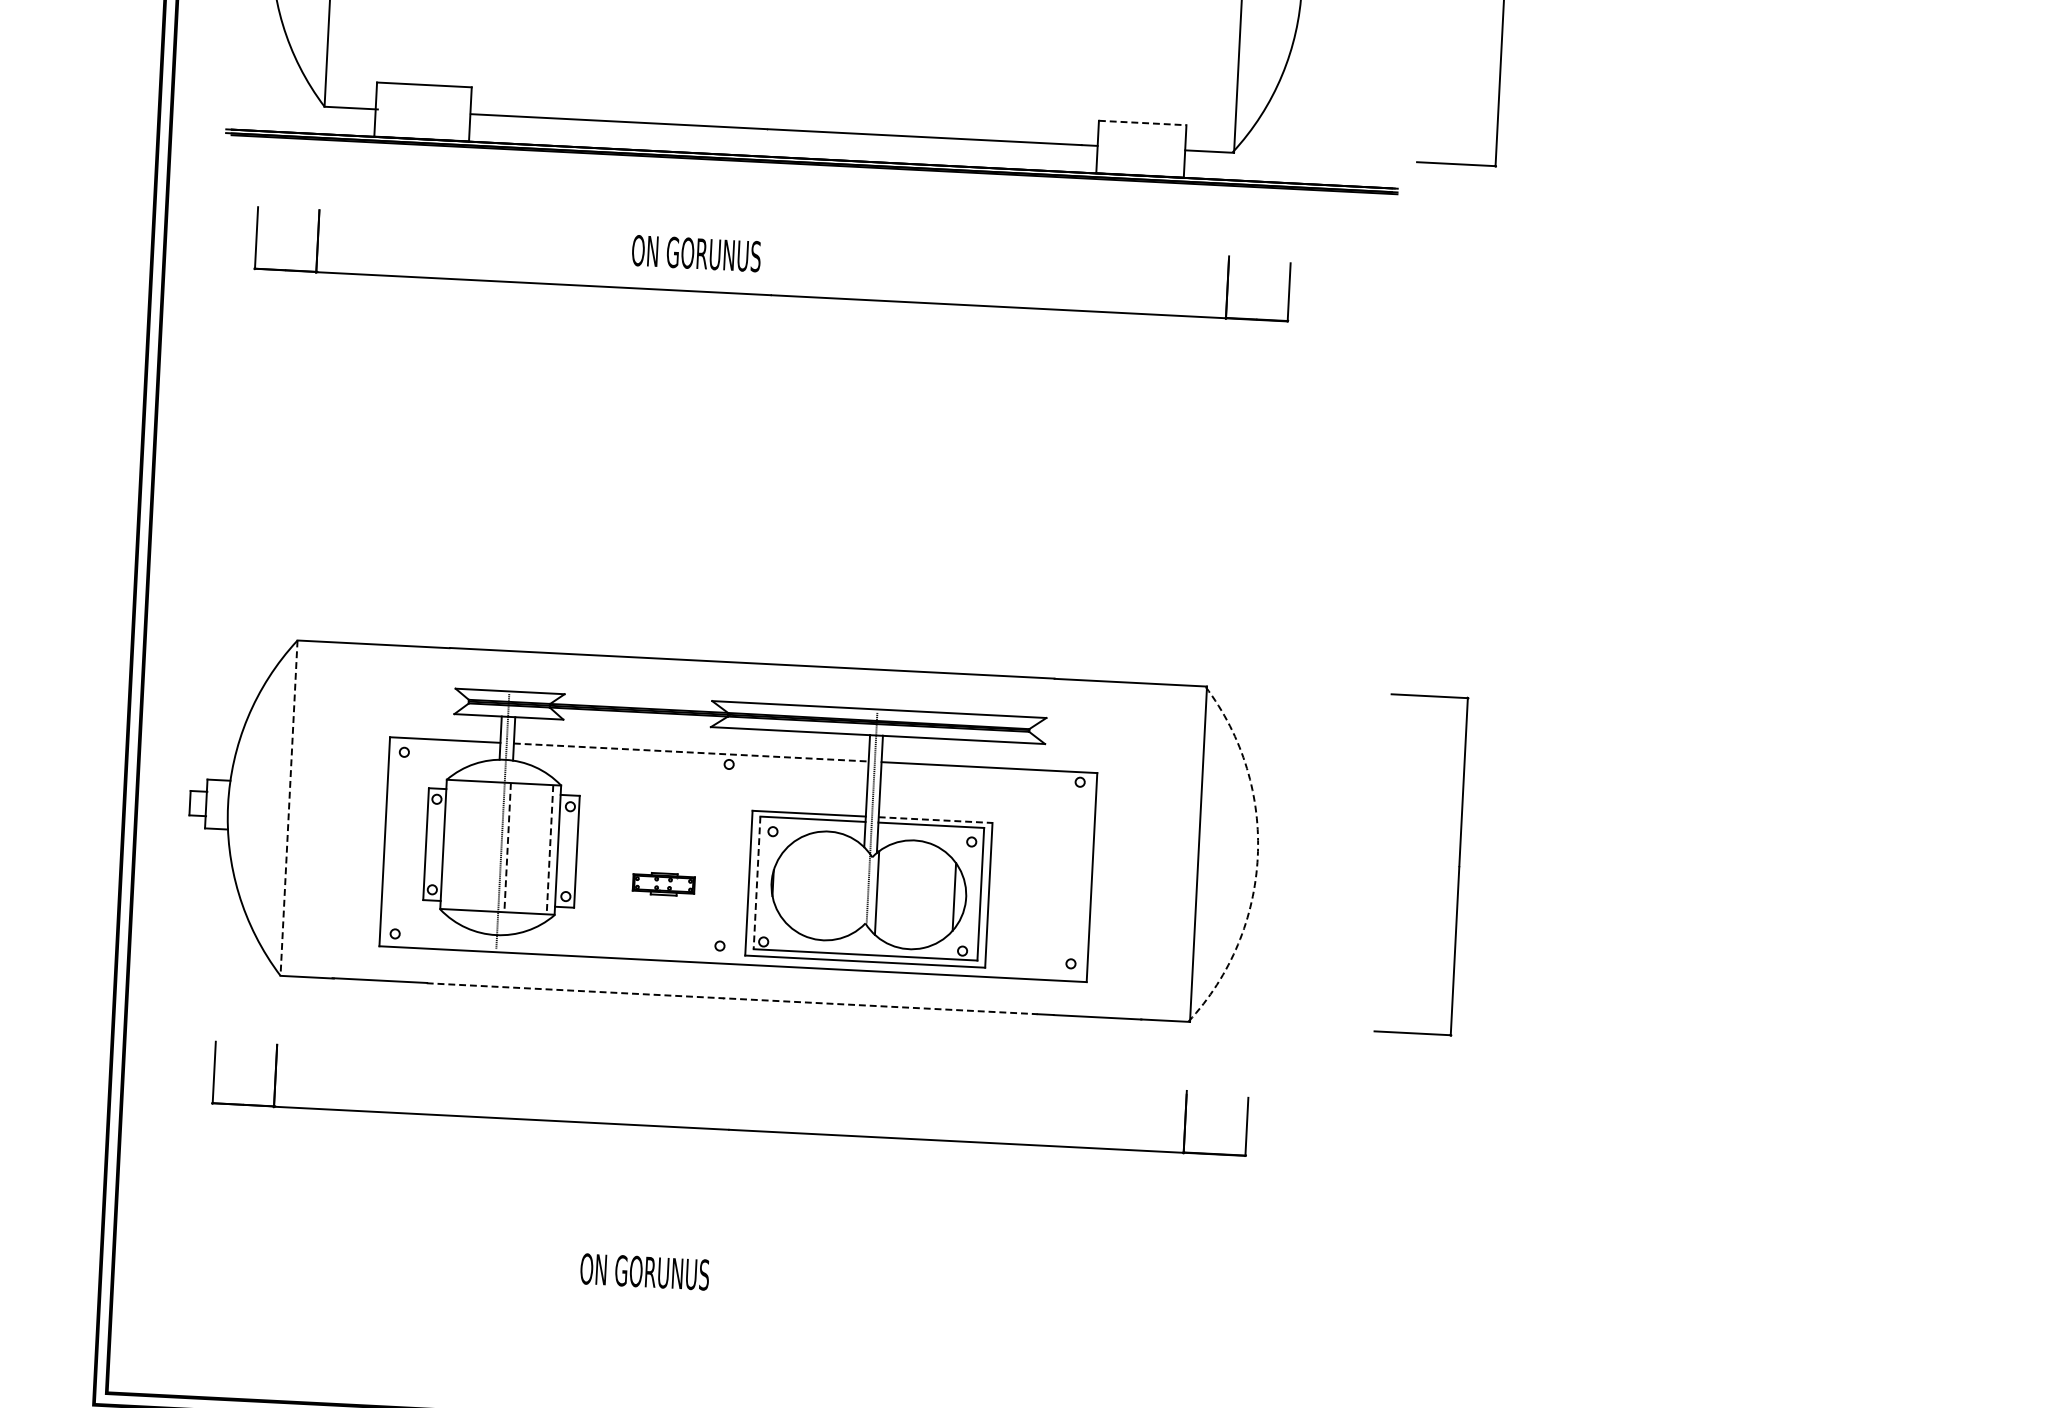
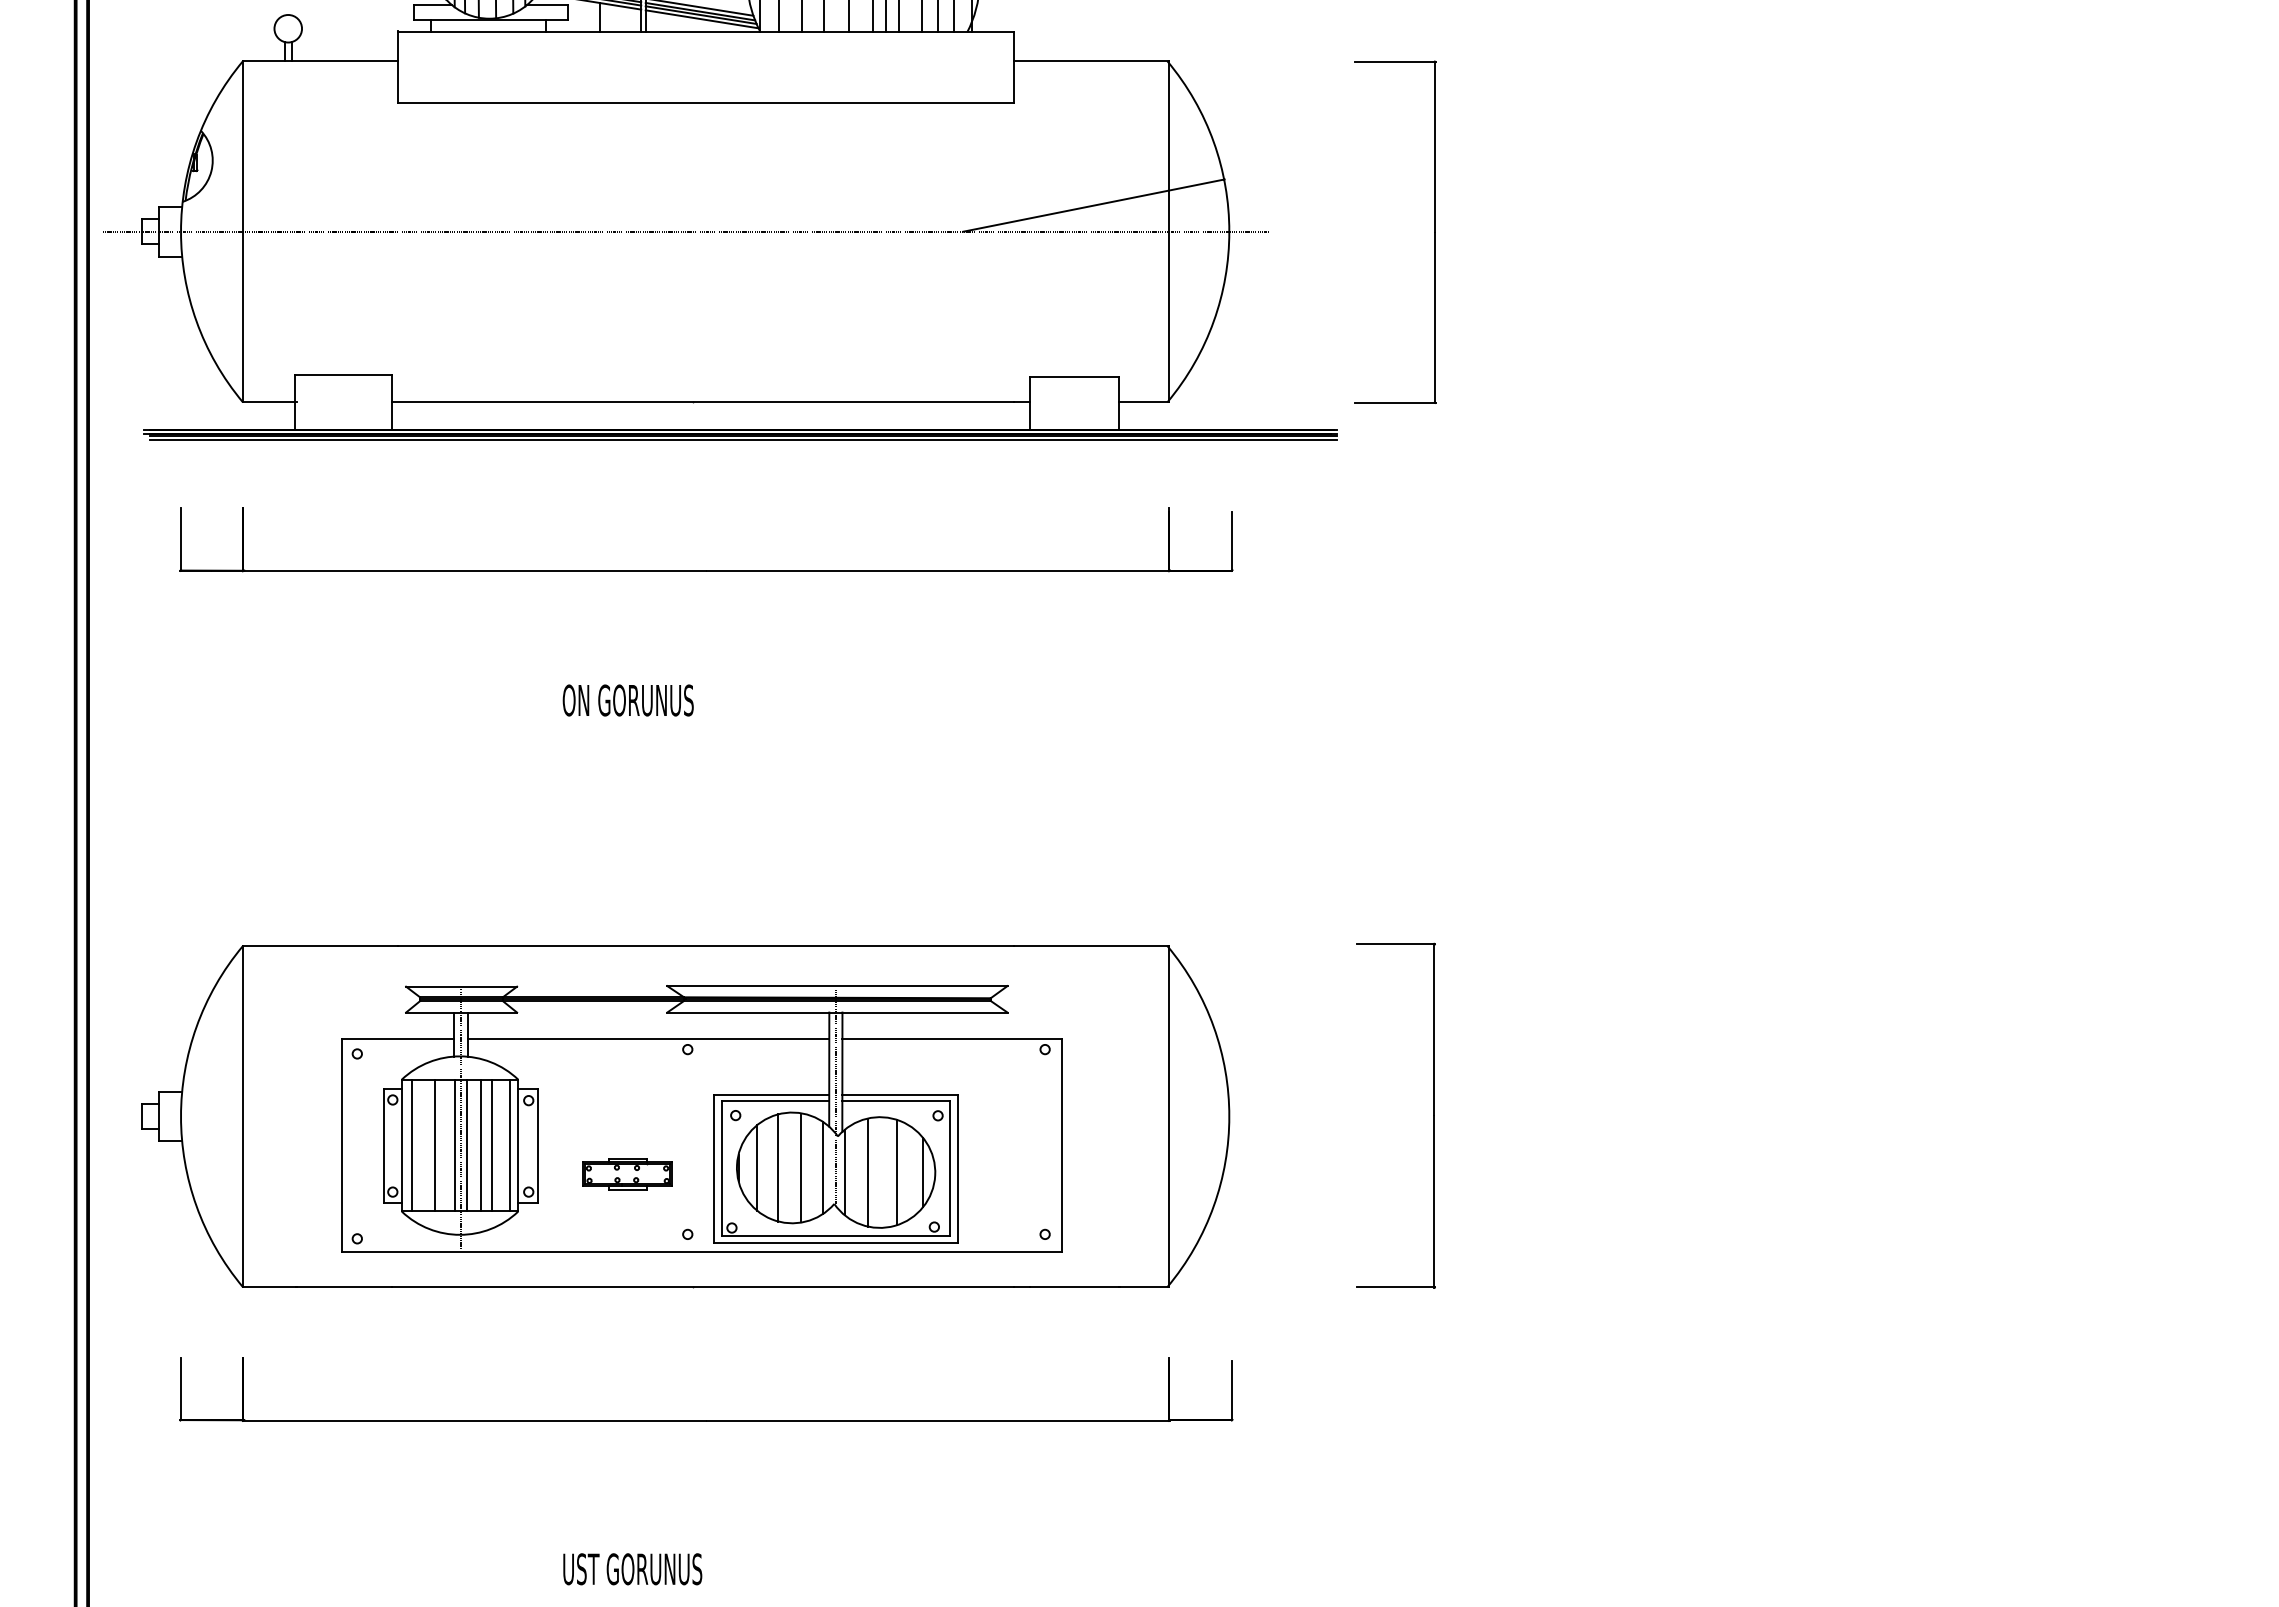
line: (1142, 122) -> (1074, 376), dashed -> solid
line: (814, 168) -> (743, 439), added
text: (695, 253) -> (627, 700), moved
line: (691, 752) -> (648, 1039), dashed -> solid
line: (289, 808) -> (243, 1116), dashed -> solid
line: (935, 820) -> (900, 1095), dashed -> solid
line: (453, 844) -> (411, 1145), added
line: (476, 846) -> (435, 1145), added
line: (495, 847) -> (454, 1145), added
line: (508, 847) -> (467, 1145), dashed -> solid
line: (520, 848) -> (480, 1145), added
line: (531, 848) -> (491, 1145), added
line: (550, 849) -> (510, 1145), dashed -> solid
arc: (1257, 857) -> (1229, 1116), dashed -> solid
line: (757, 883) -> (722, 1168), dashed -> solid
line: (790, 883) -> (756, 1167), added
part: (663, 884) -> (627, 1174), size x1.43
line: (812, 884) -> (778, 1167), added
line: (835, 885) -> (801, 1167), added
line: (855, 887) -> (822, 1167), added
line: (899, 894) -> (867, 1172), added
line: (928, 895) -> (896, 1172), added
line: (731, 998) -> (702, 1287), dashed -> solid
text: (649, 1272) -> (632, 1569), ON GORUNUS -> UST GORUNUS

